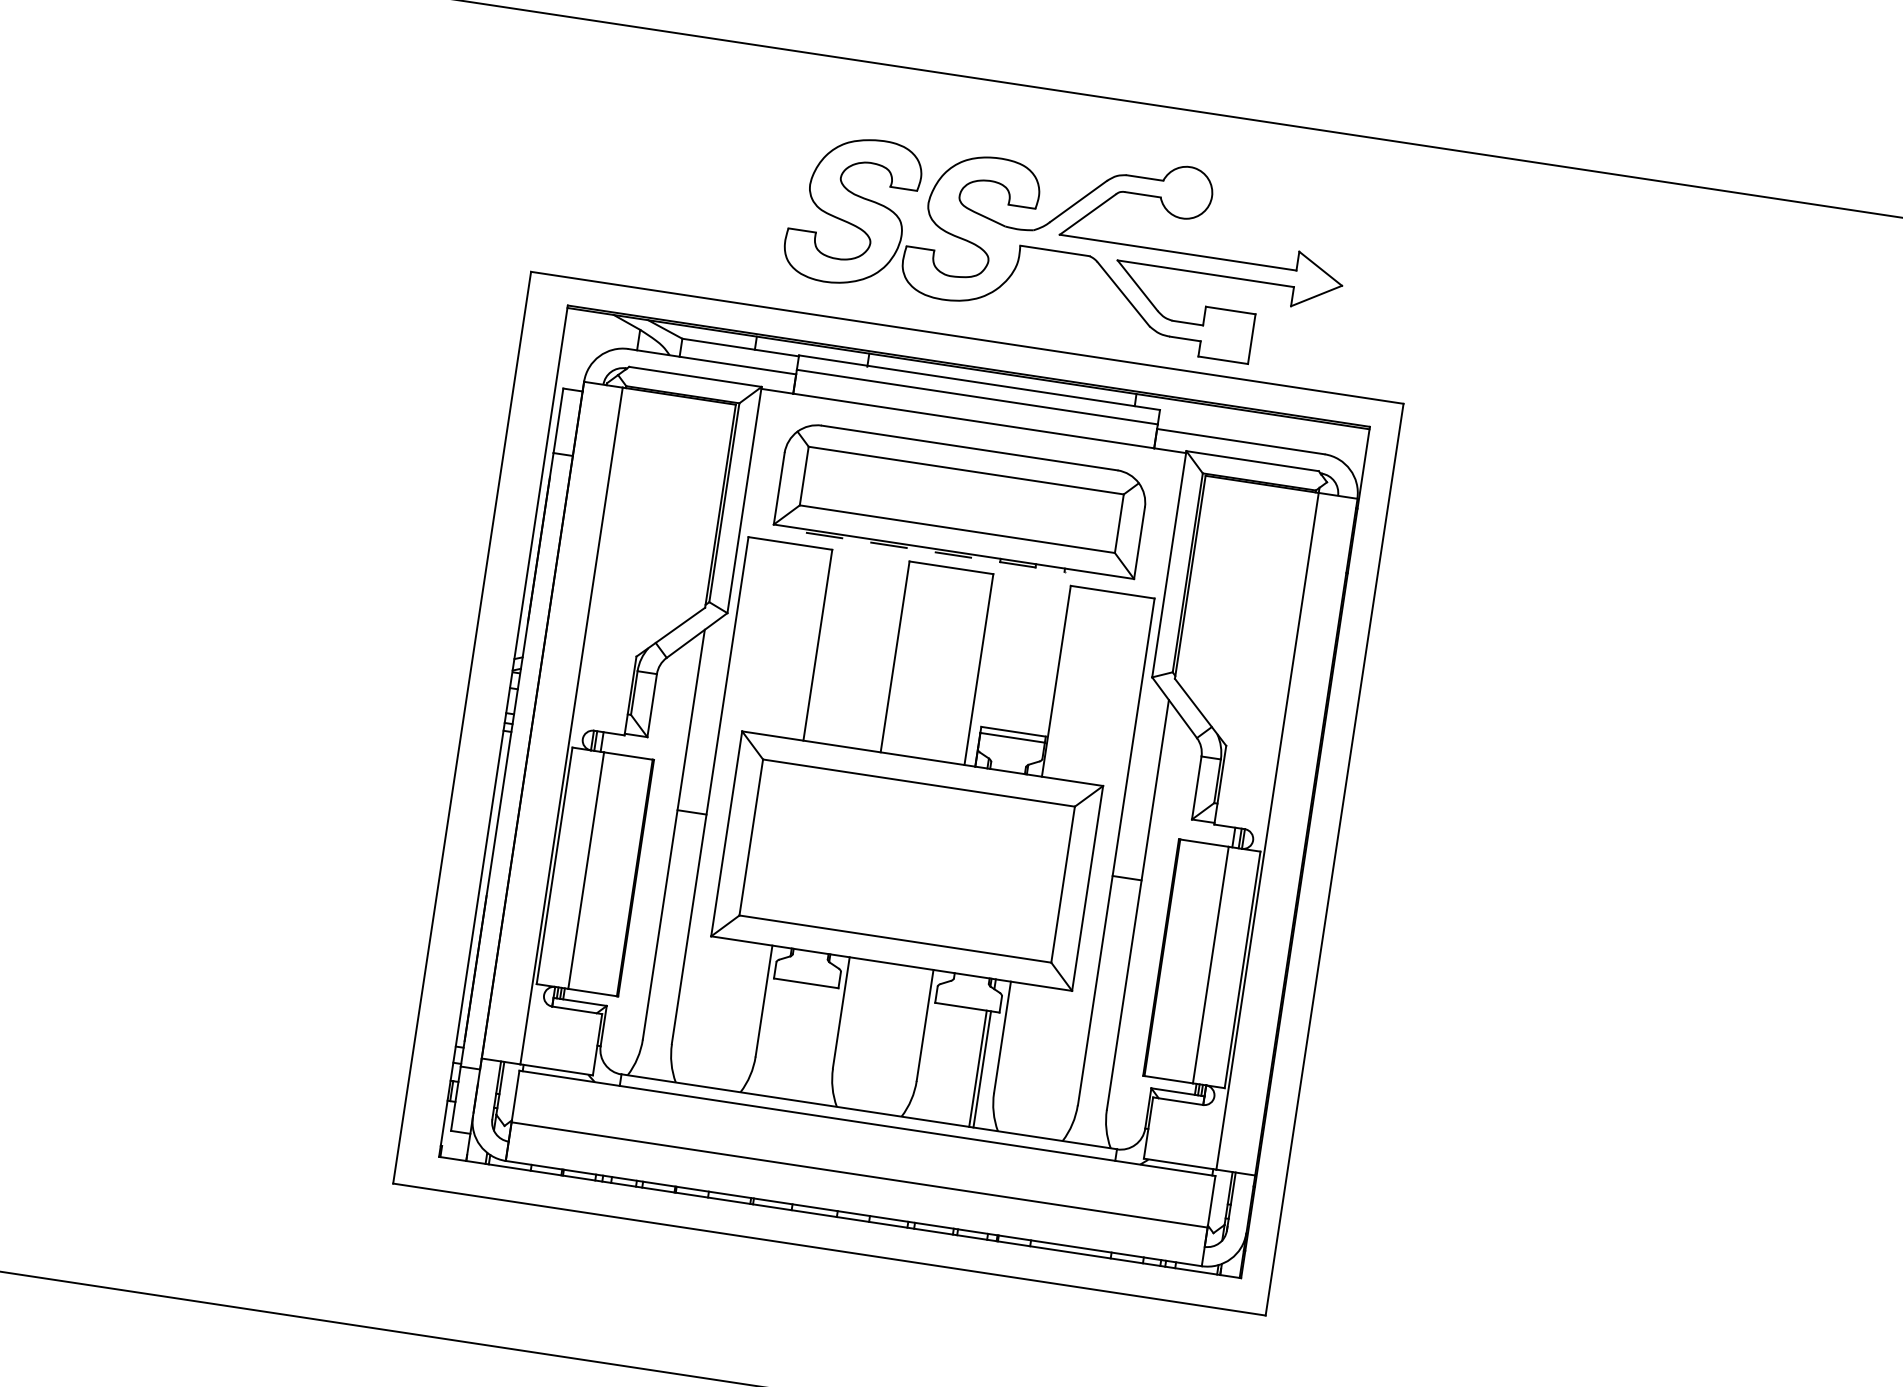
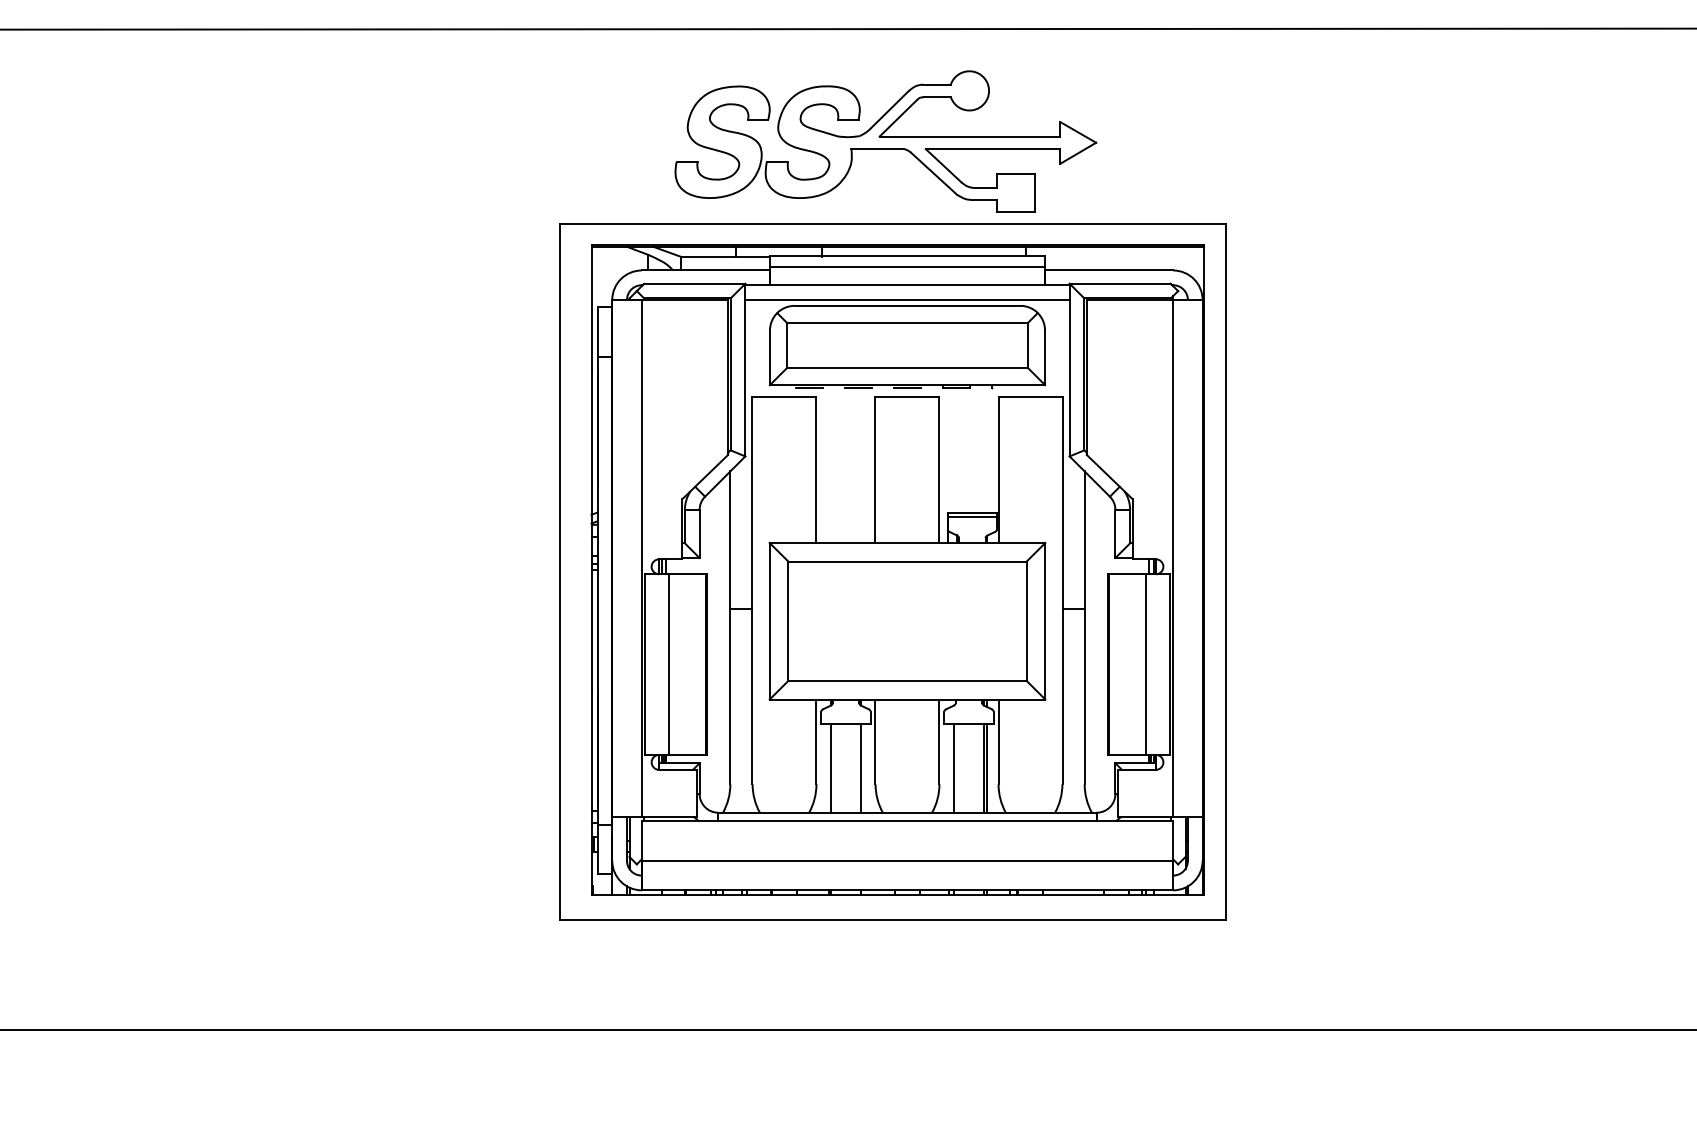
part: (1066, 242) -> (885, 141), moved
line: (970, 439) -> (907, 299), added
line: (778, 1037) -> (831, 767), added
line: (816, 1043) -> (860, 767), added
line: (939, 1061) -> (954, 767), added

